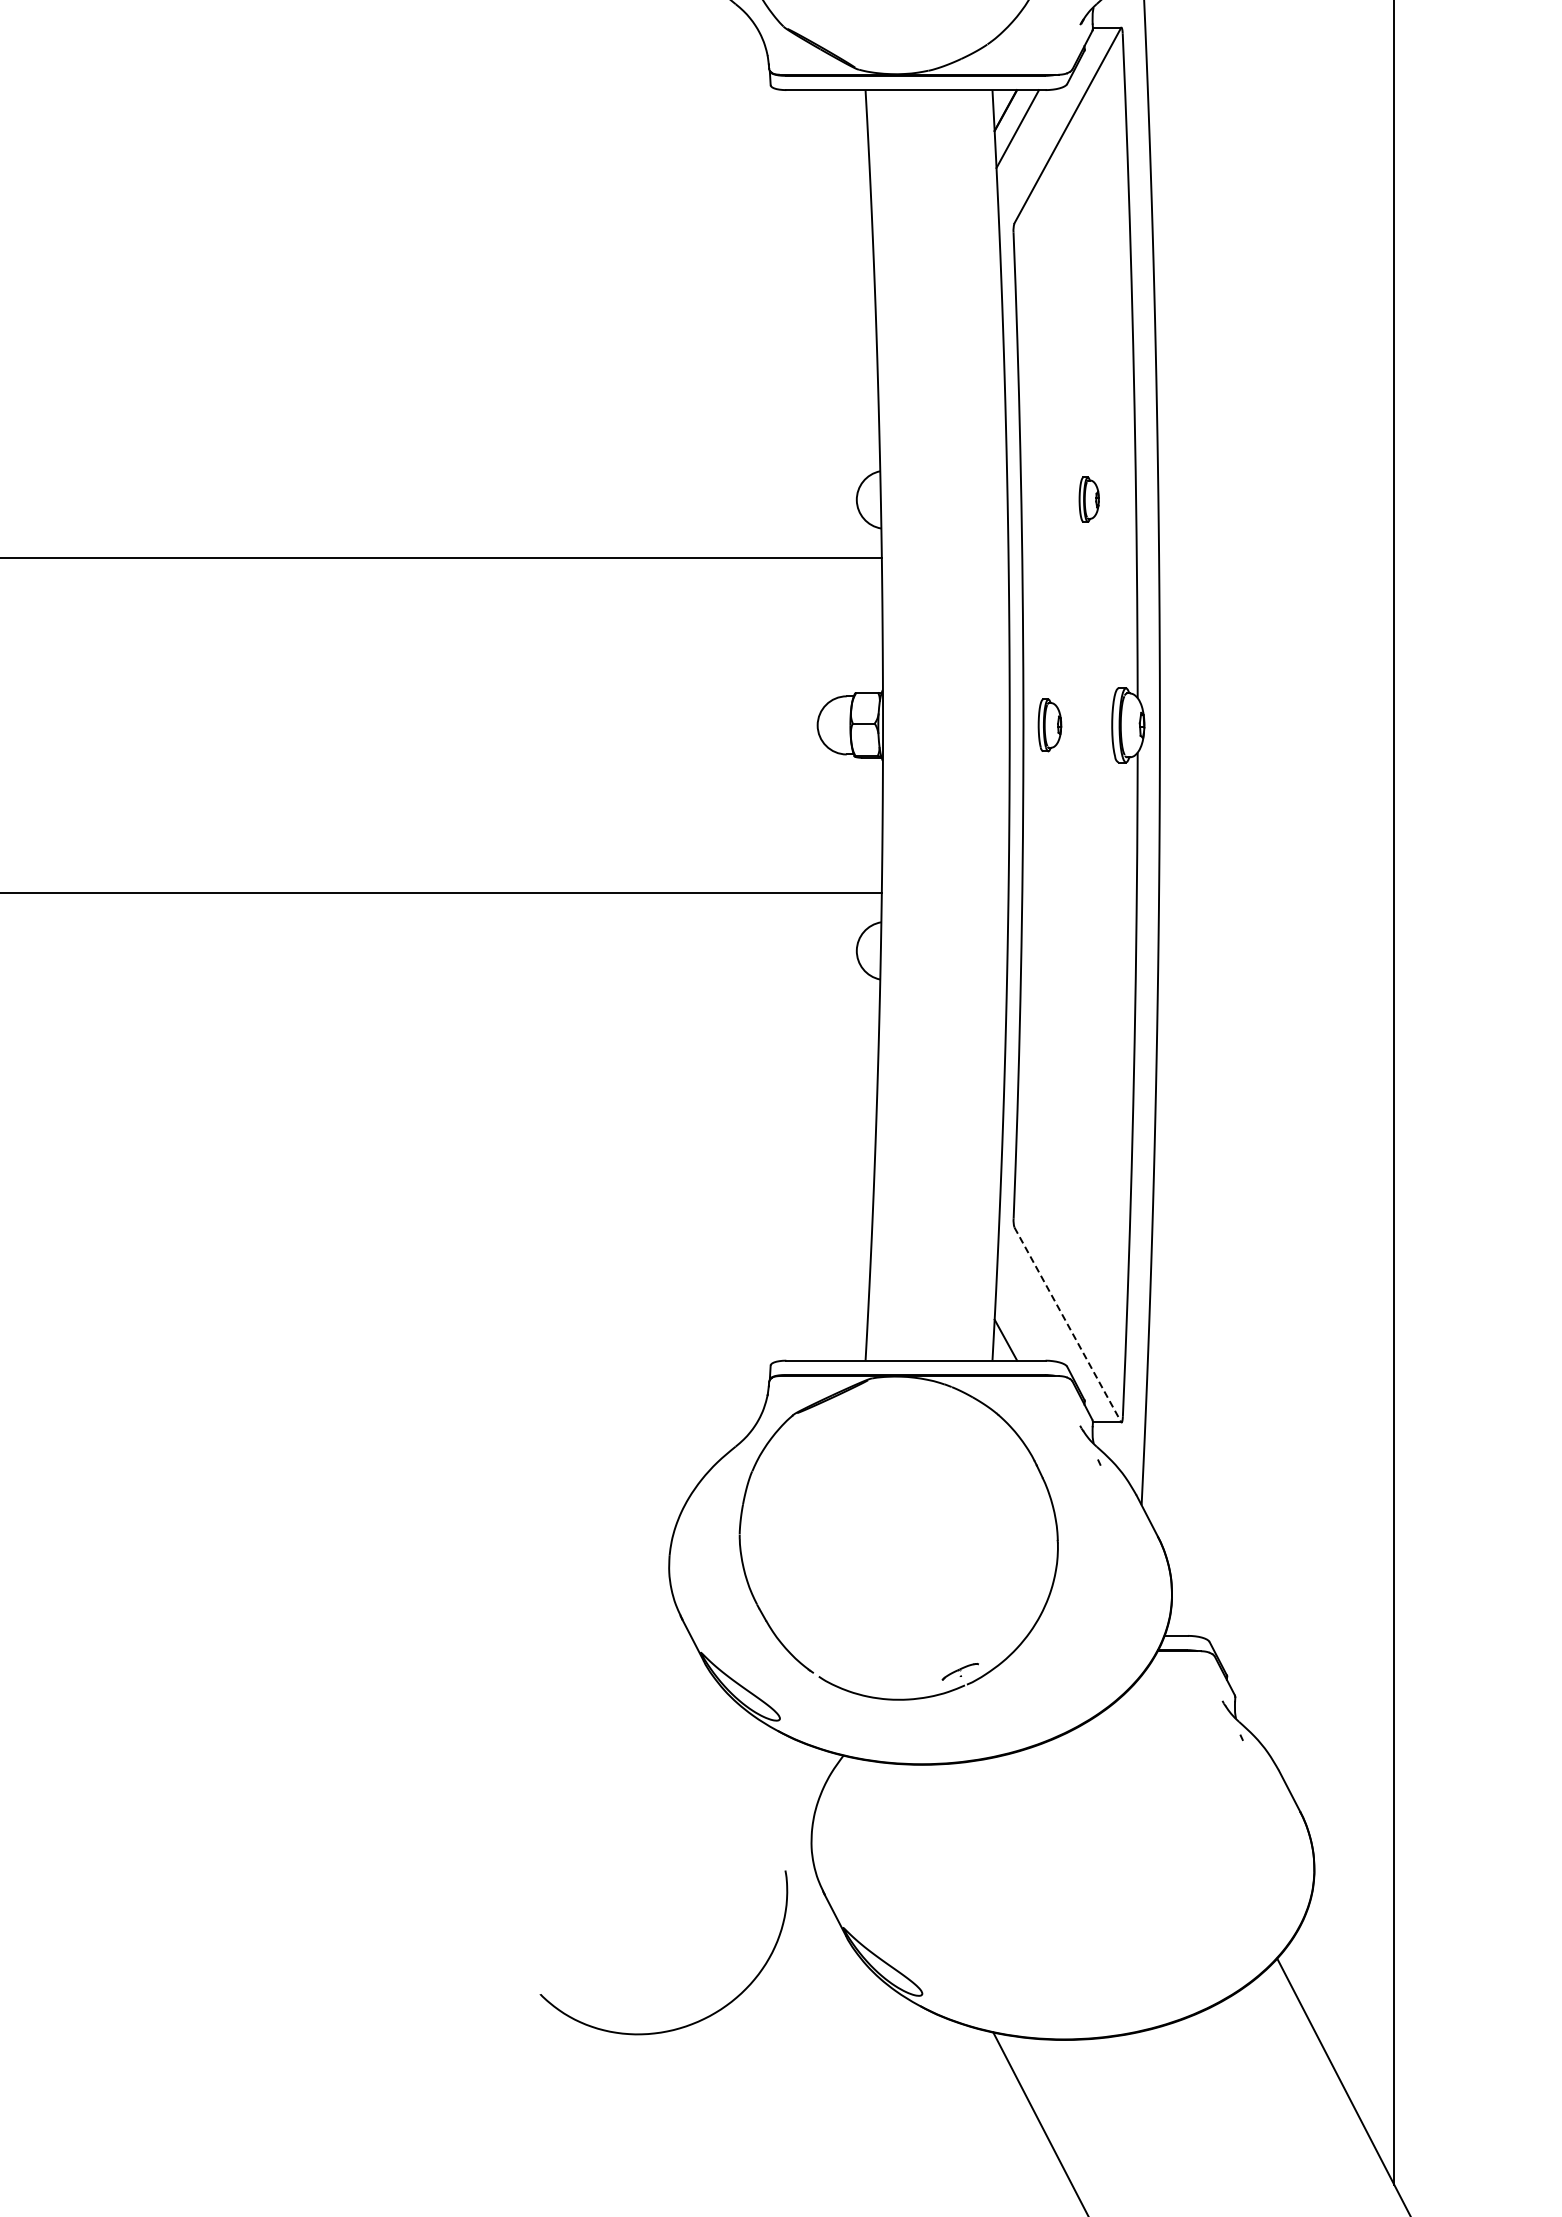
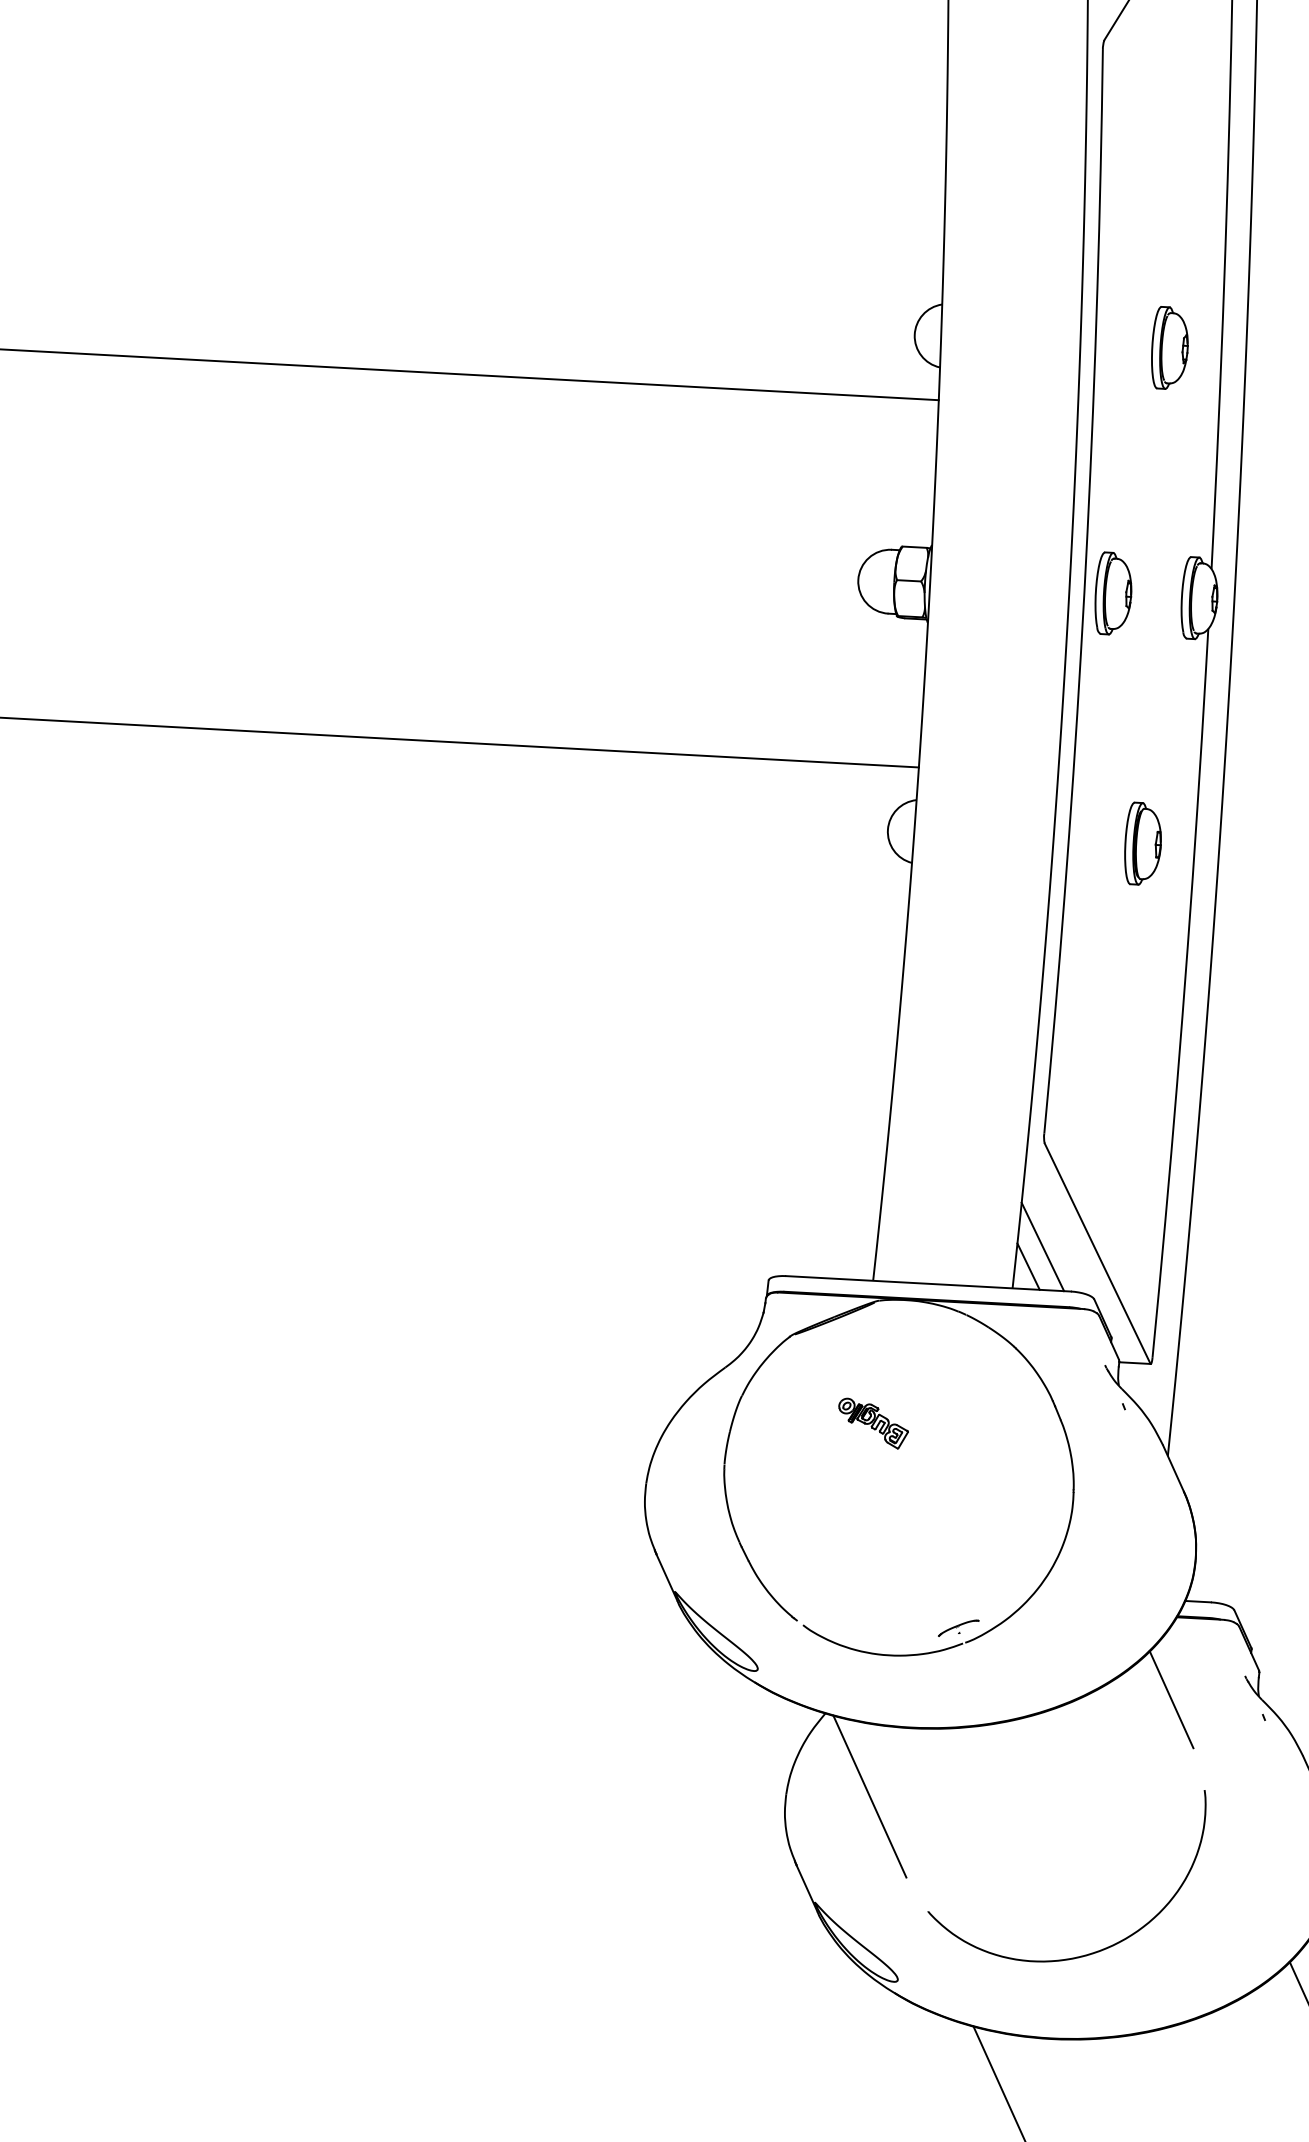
part: (1089, 499) -> (1170, 347), size x1.67
part: (1049, 725) -> (1113, 593), size x1.43
part: (1089, 950) -> (1143, 843), added
line: (1017, 1321) -> (1042, 1246), added
line: (1067, 1324) -> (1097, 1253), dashed -> solid
part: (872, 1490) -> (873, 1423), added
line: (1156, 1726) -> (1171, 1700), added
line: (887, 1828) -> (869, 1796), added
curve: (690, 2023) -> (1091, 1952), moved

